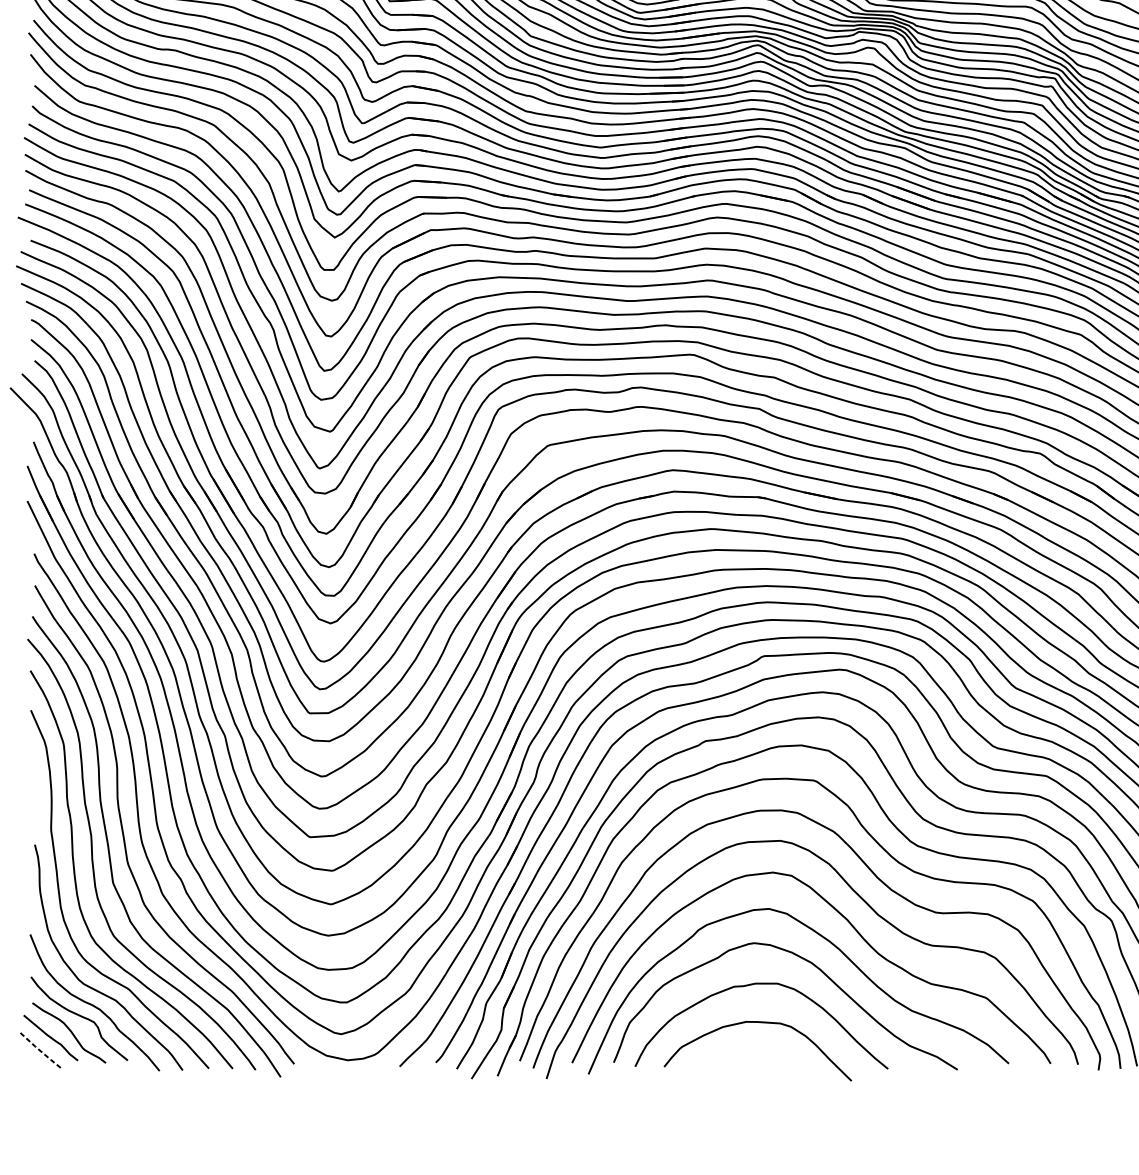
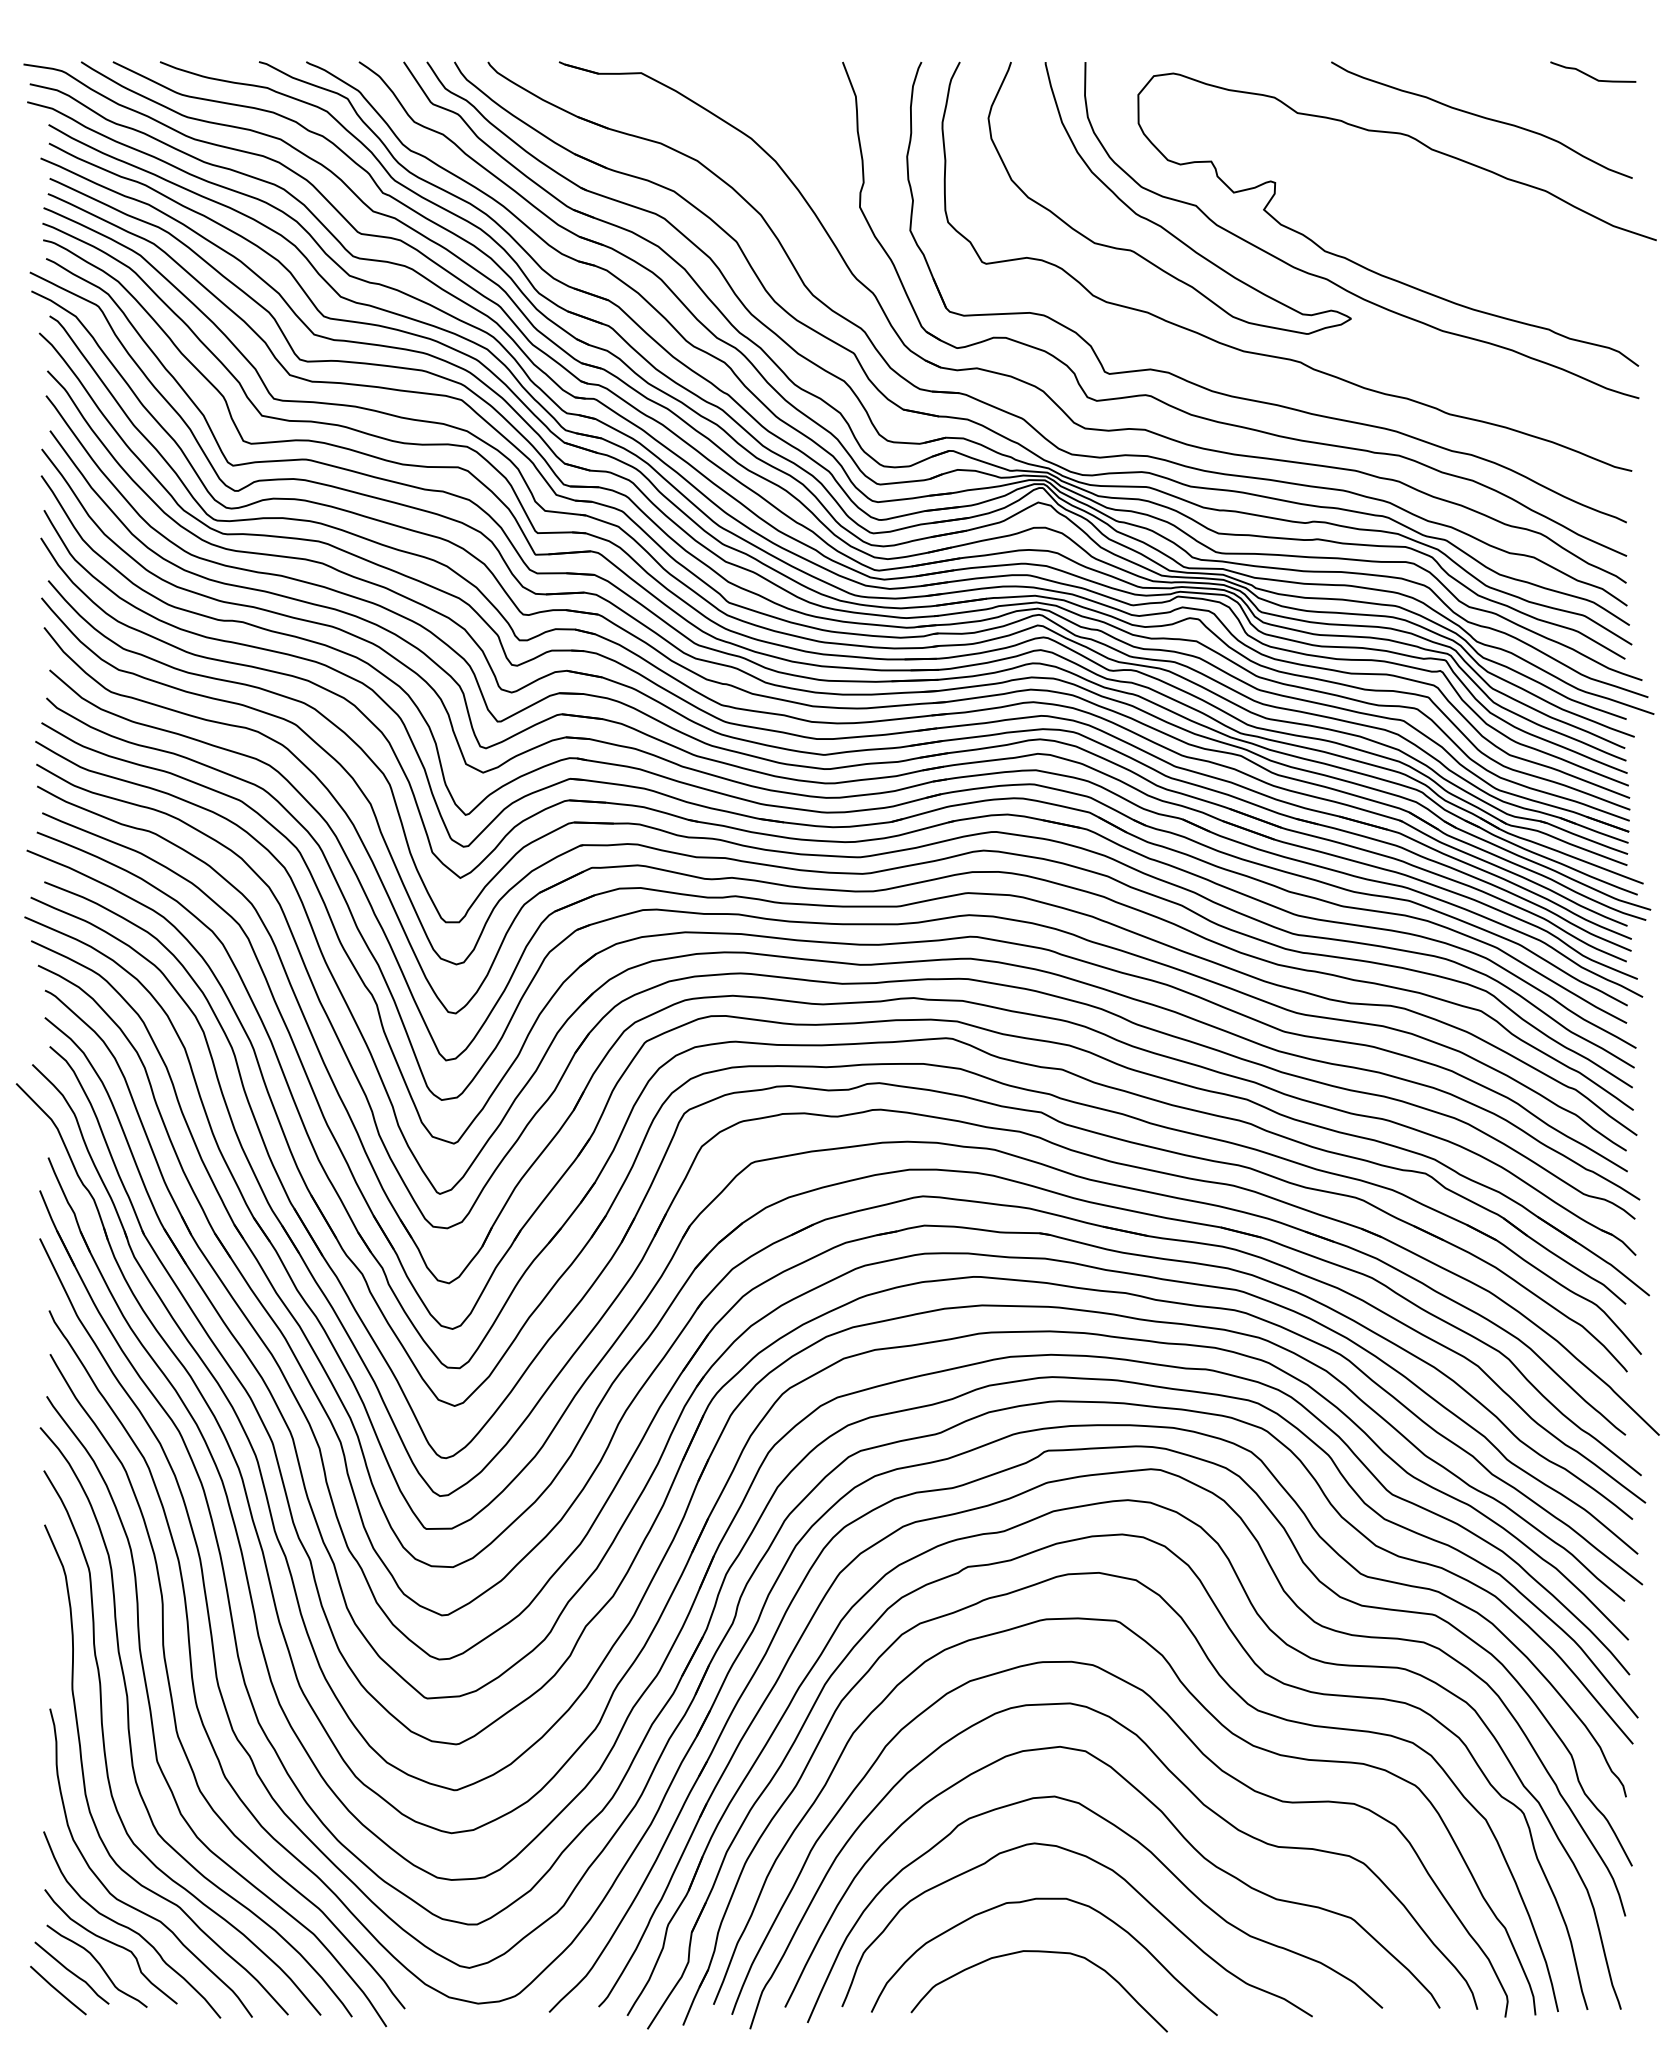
line: (40, 1050) -> (57, 1990), dashed -> solid

